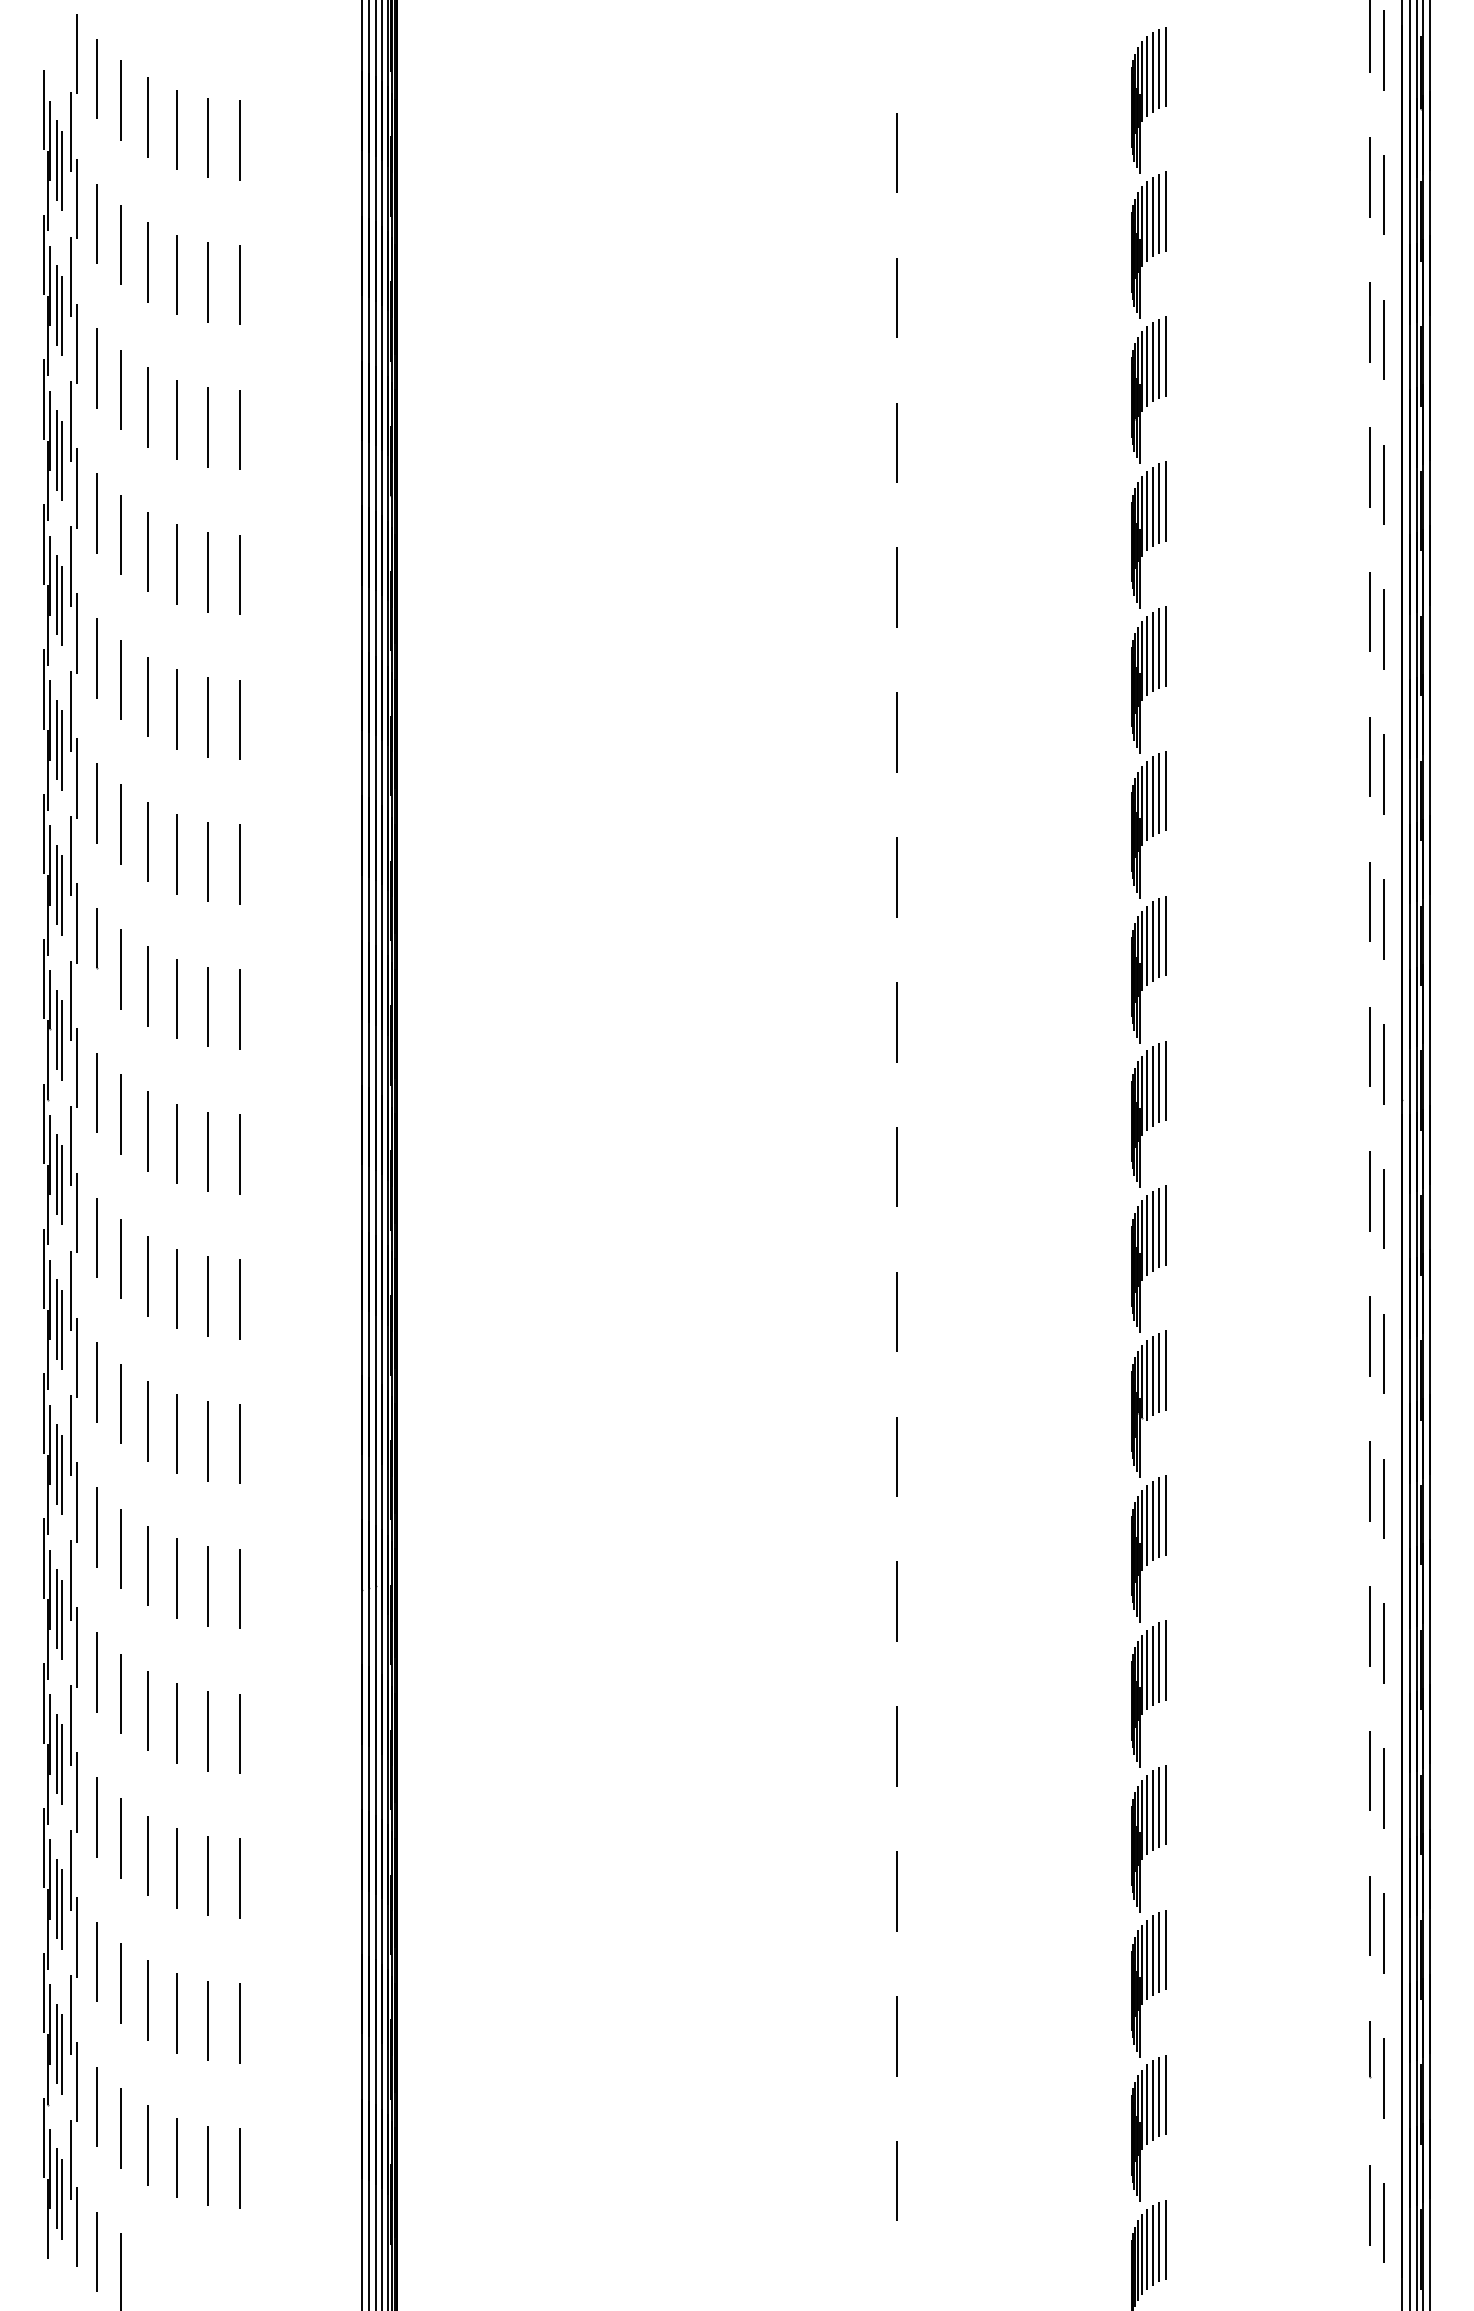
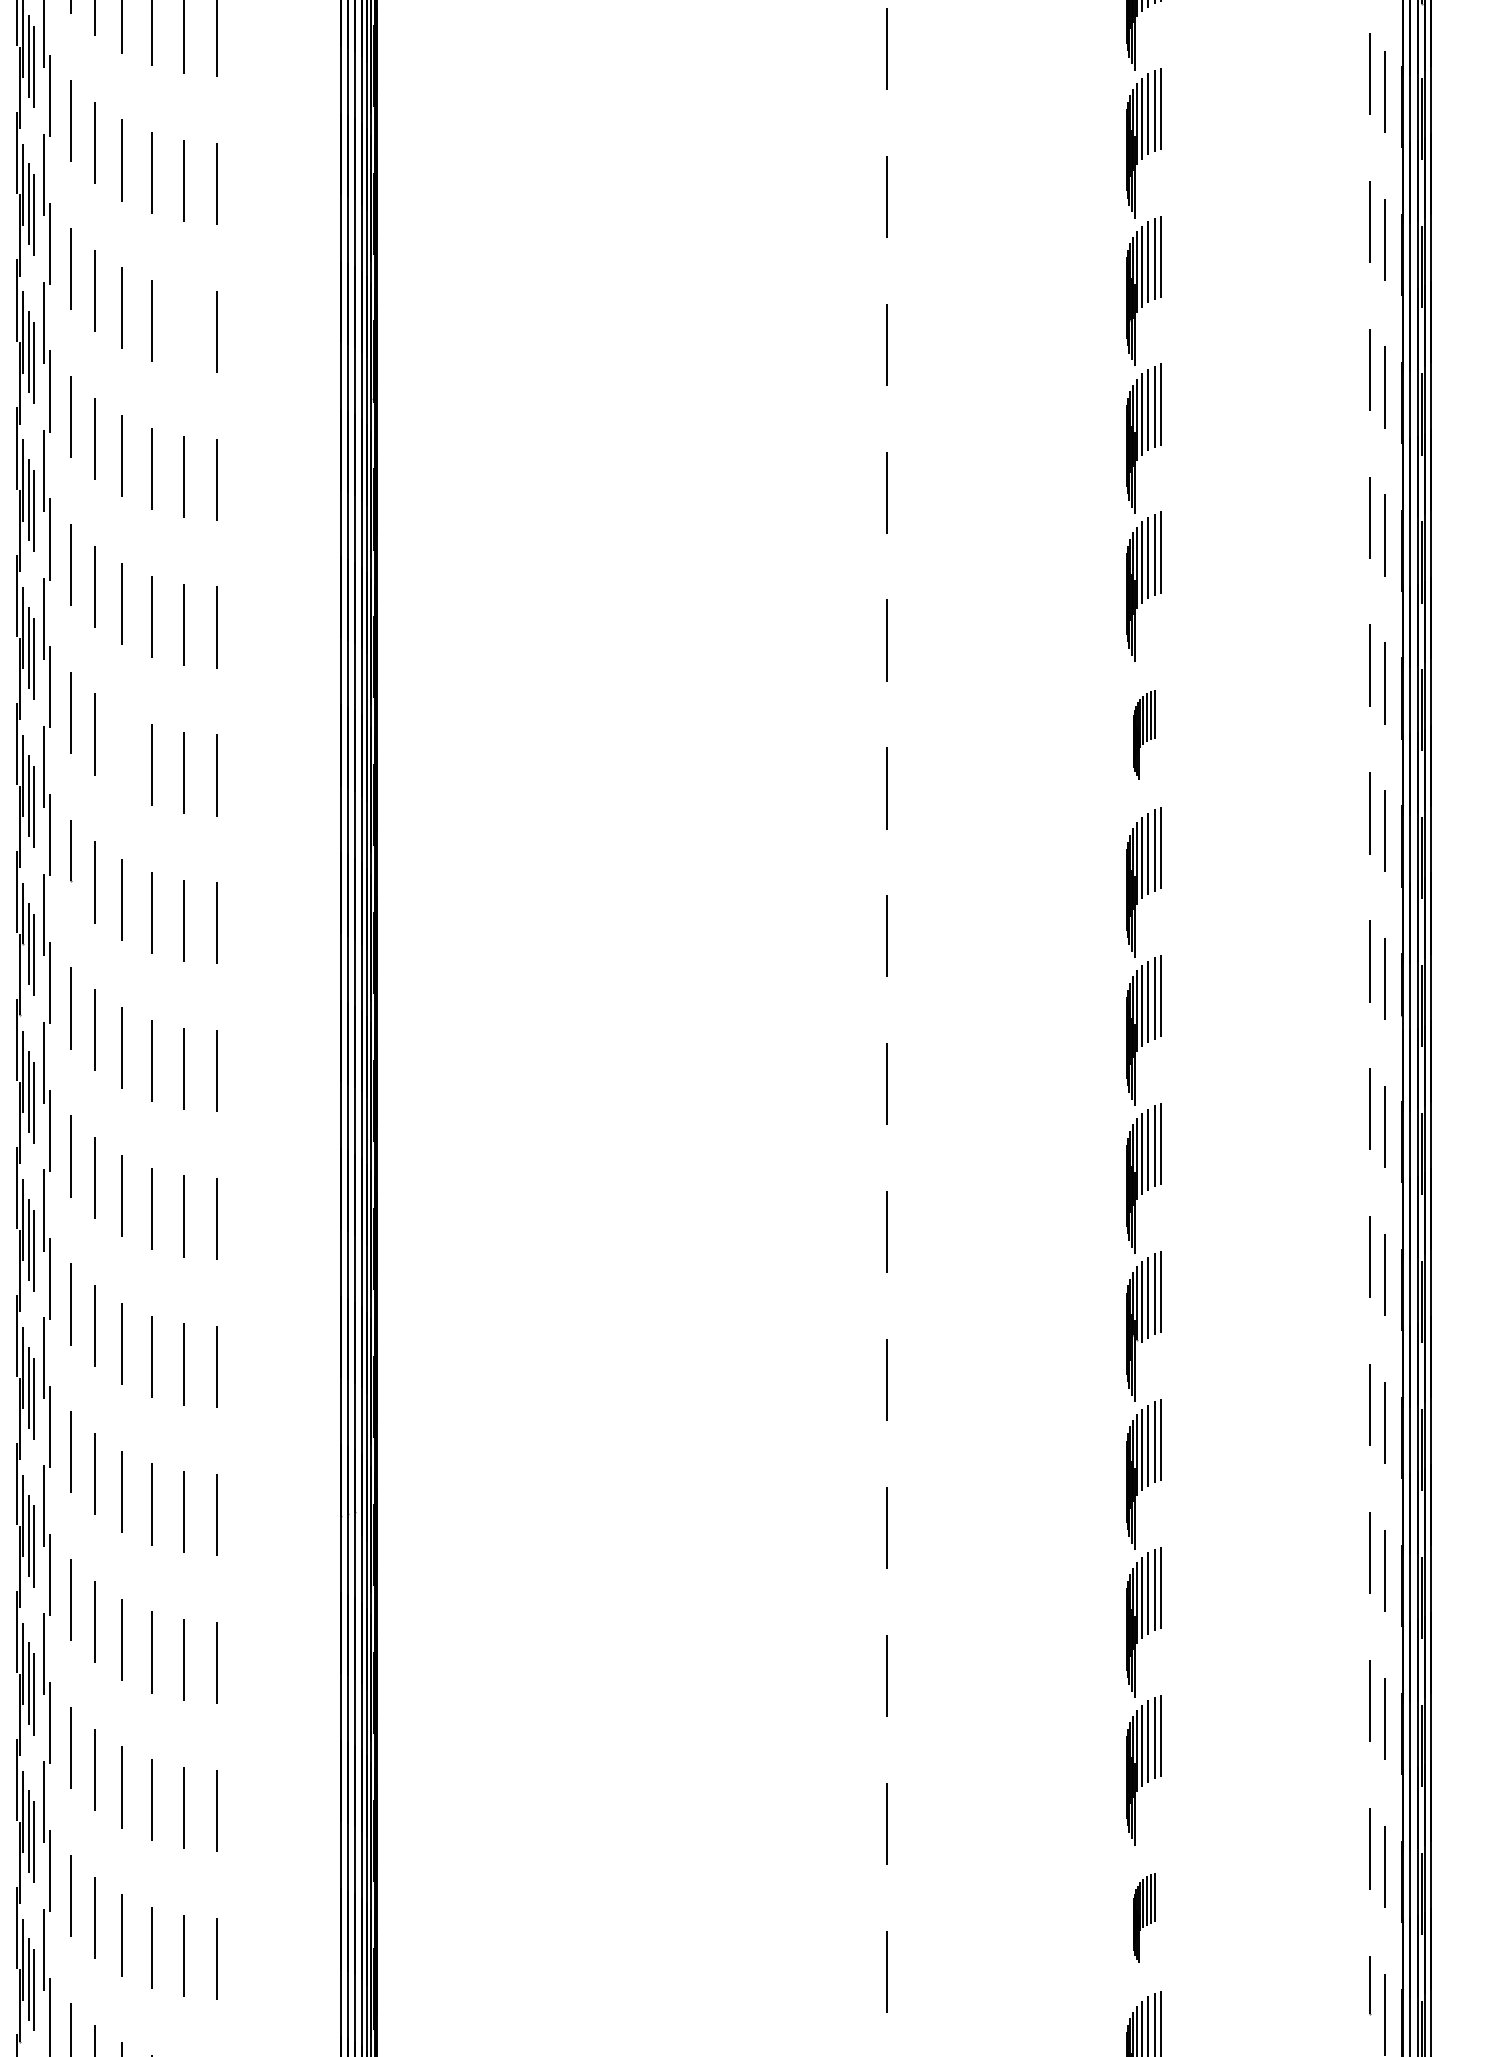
line: (208, 427) -> (184, 329), removed
part: (1148, 824) -> (1143, 734), size x0.6
line: (148, 841) -> (122, 751), removed
part: (1148, 1983) -> (1143, 1917), size x0.6

